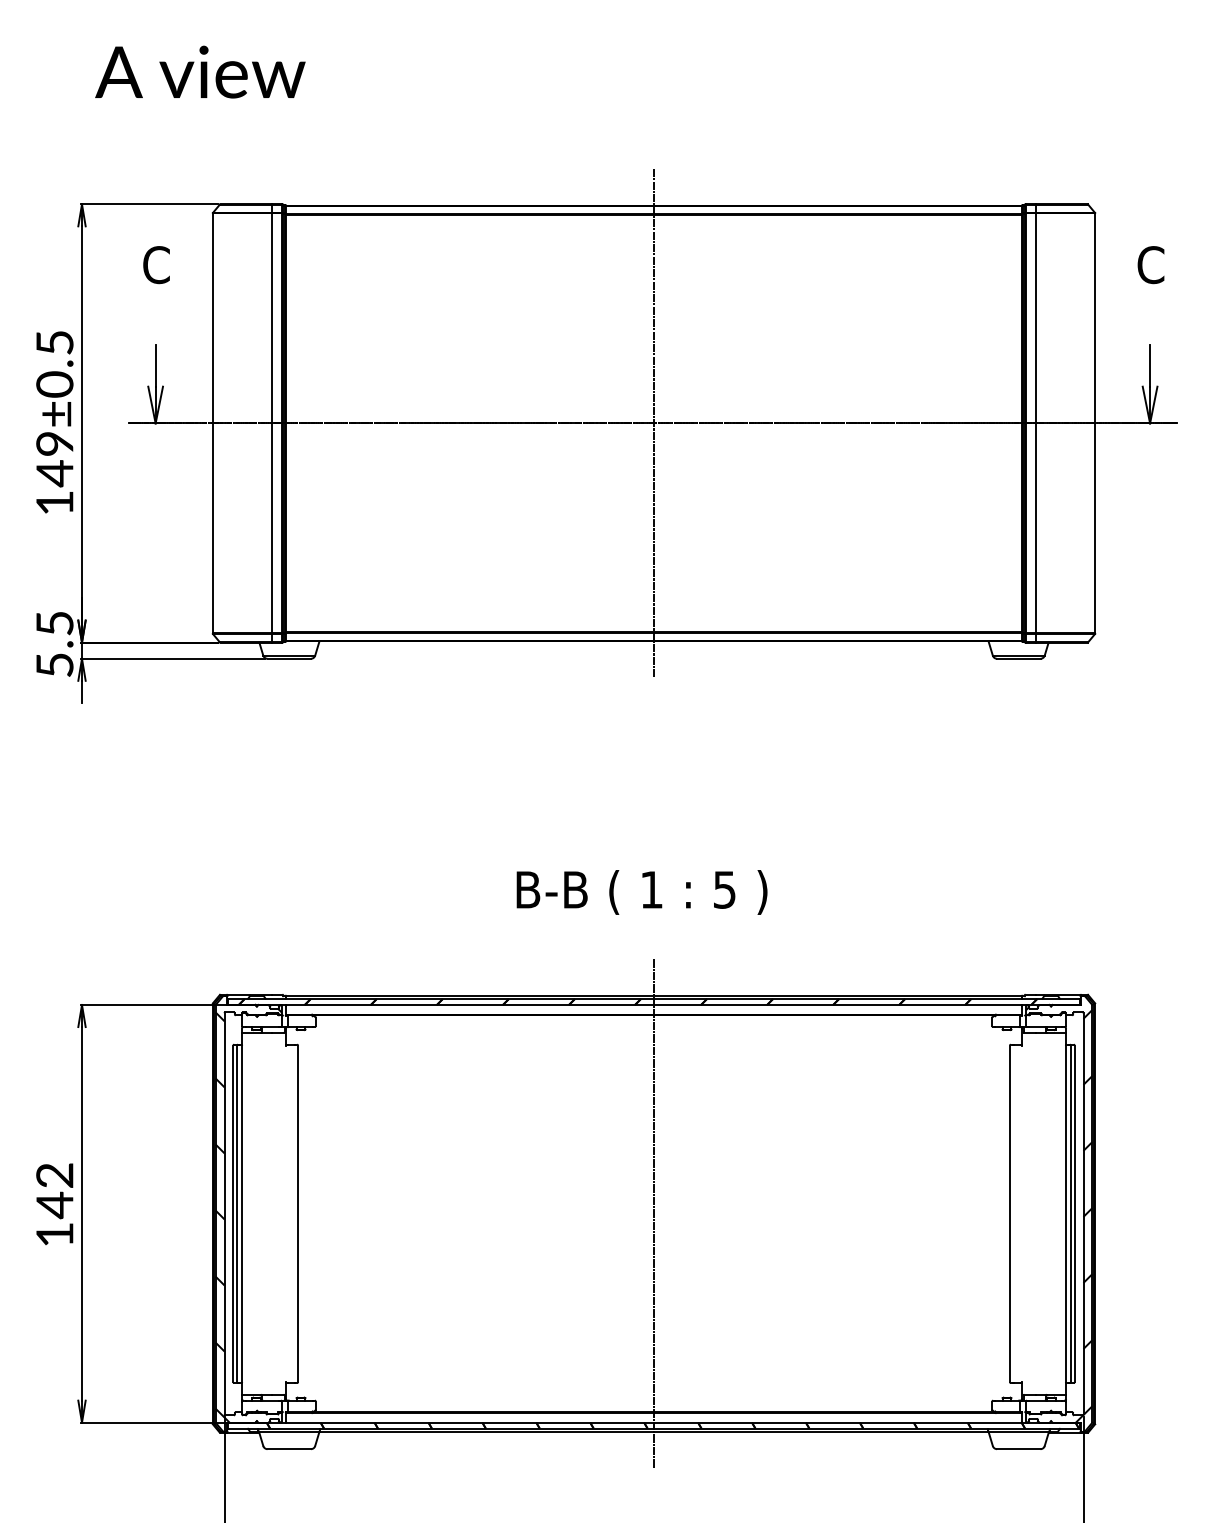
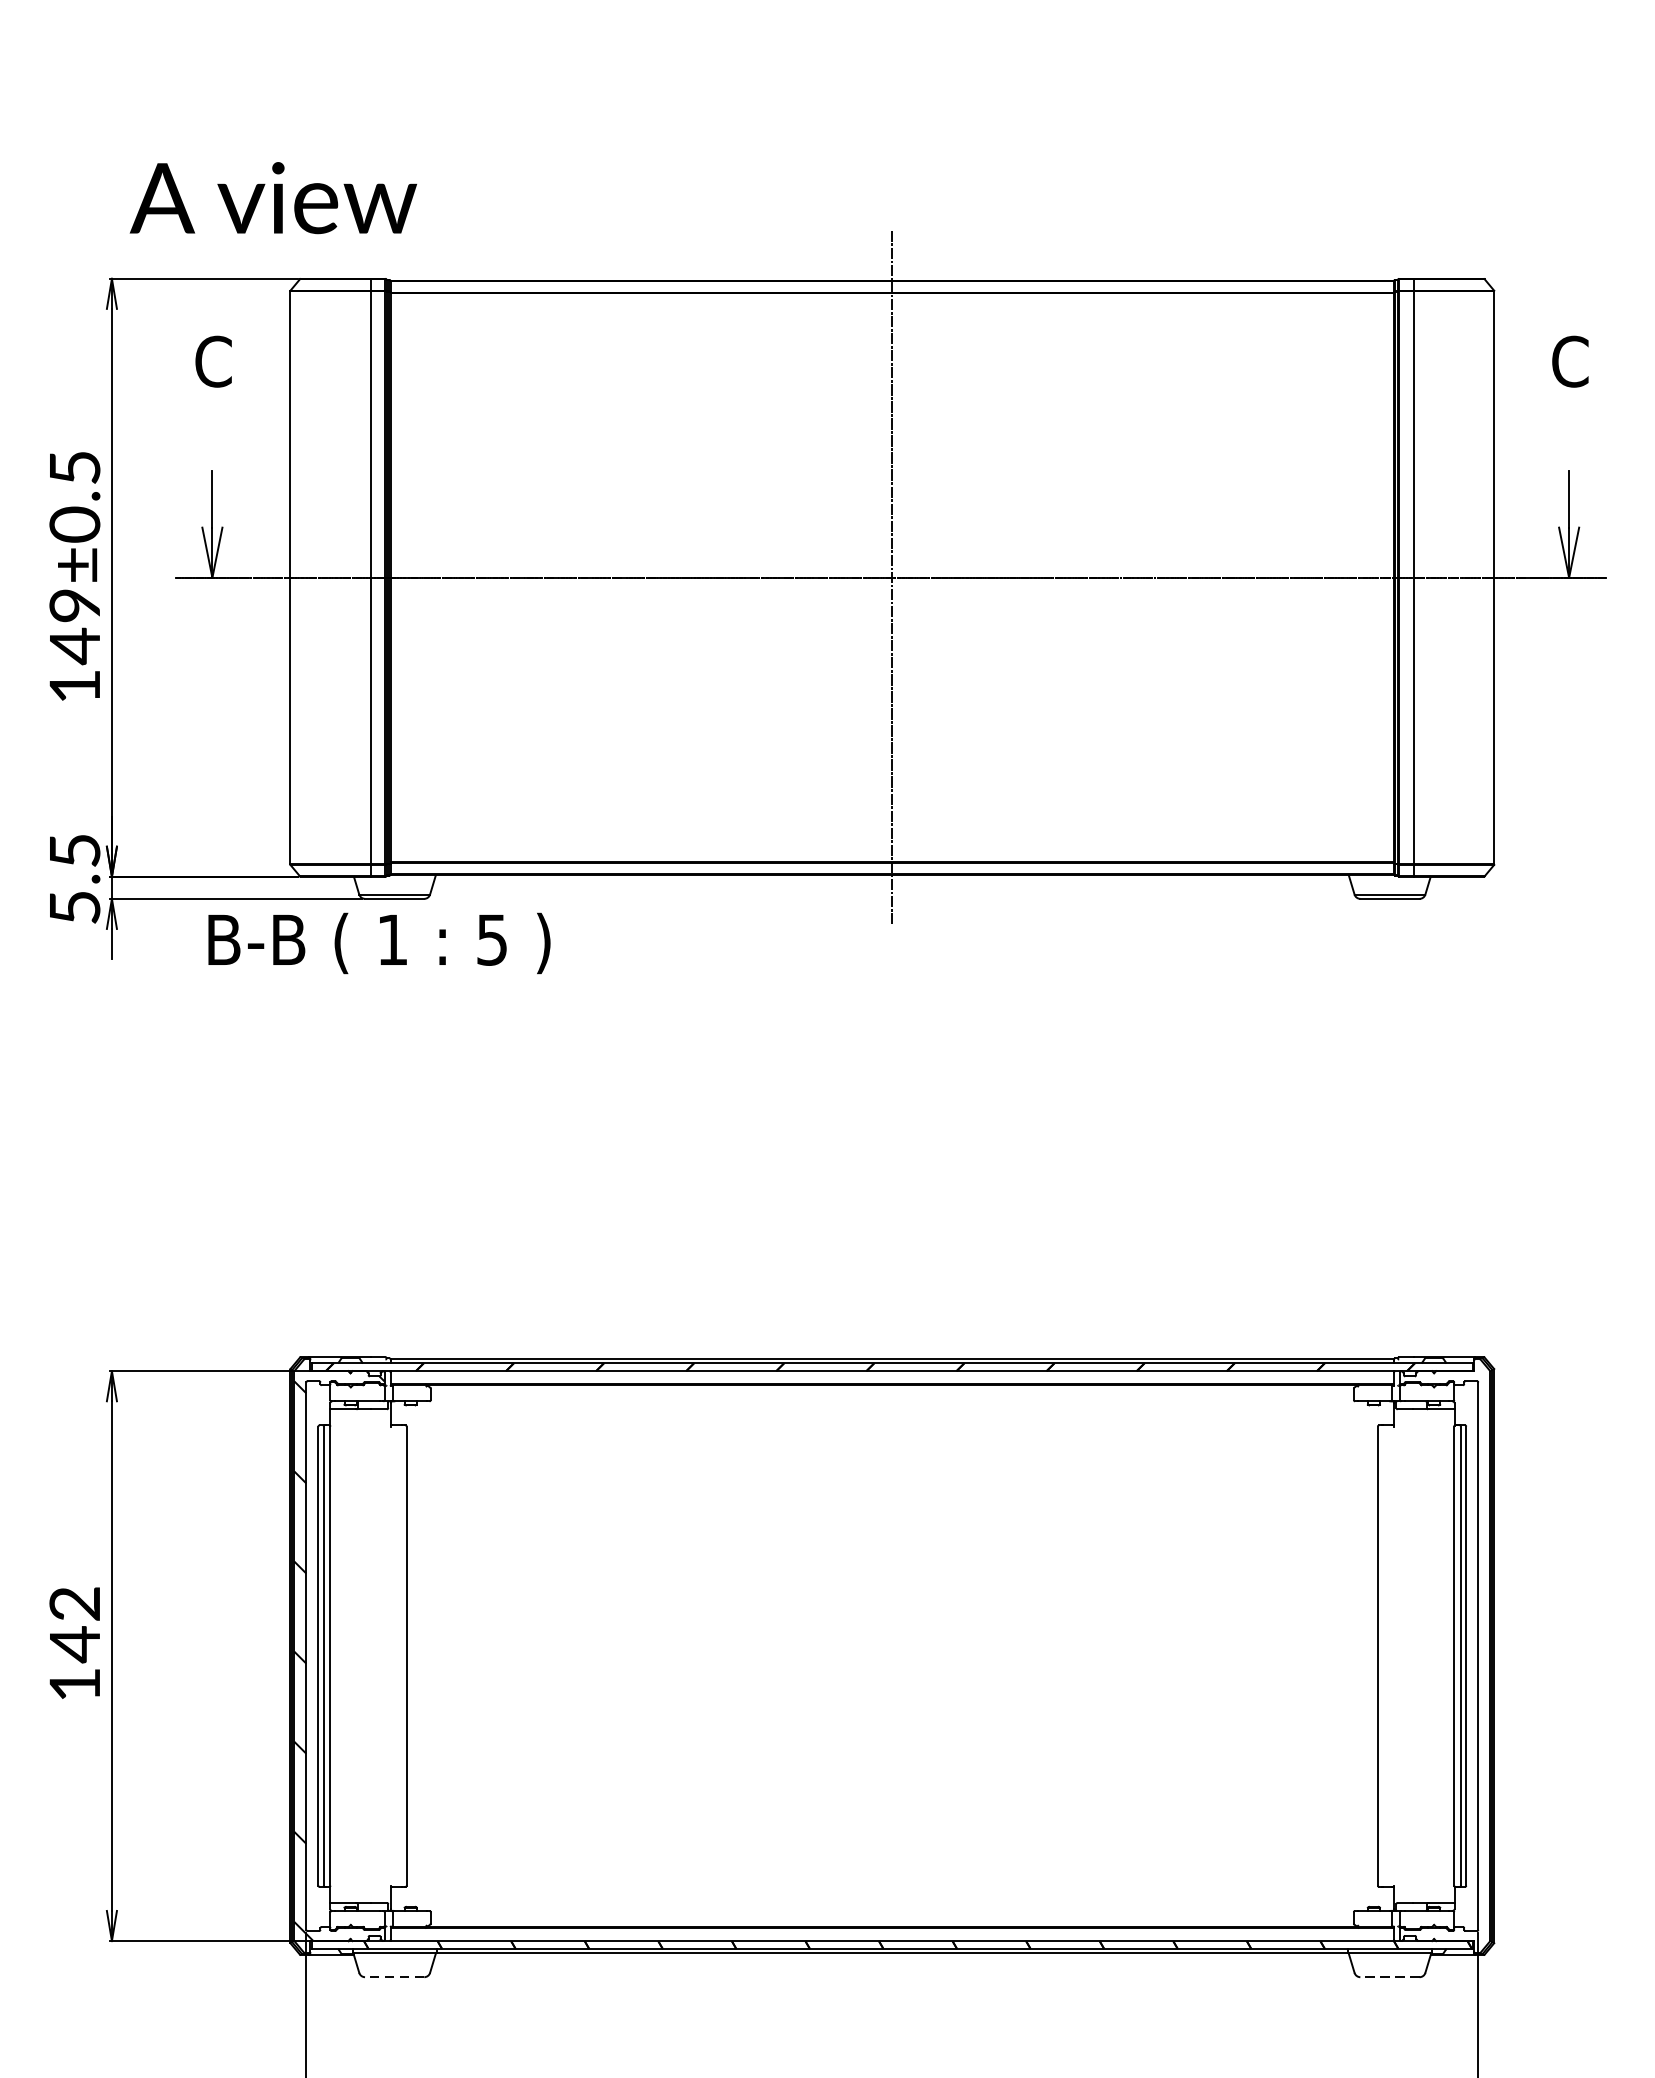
text: (200, 71) -> (273, 197), moved
text: (641, 892) -> (378, 943), moved
line: (654, 1213) -> (892, 1655), removed
hatch: (1059, 1214) -> (1445, 1657), removed
line: (289, 1449) -> (395, 1977), solid -> dashed
line: (1018, 1449) -> (1389, 1977), solid -> dashed

